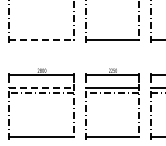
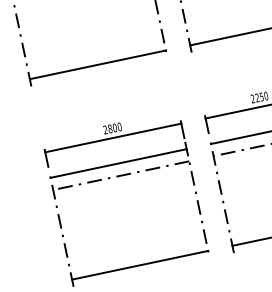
line: (41, 39) -> (97, 64), dashed -> solid
line: (41, 87) -> (118, 163), dashed -> solid

